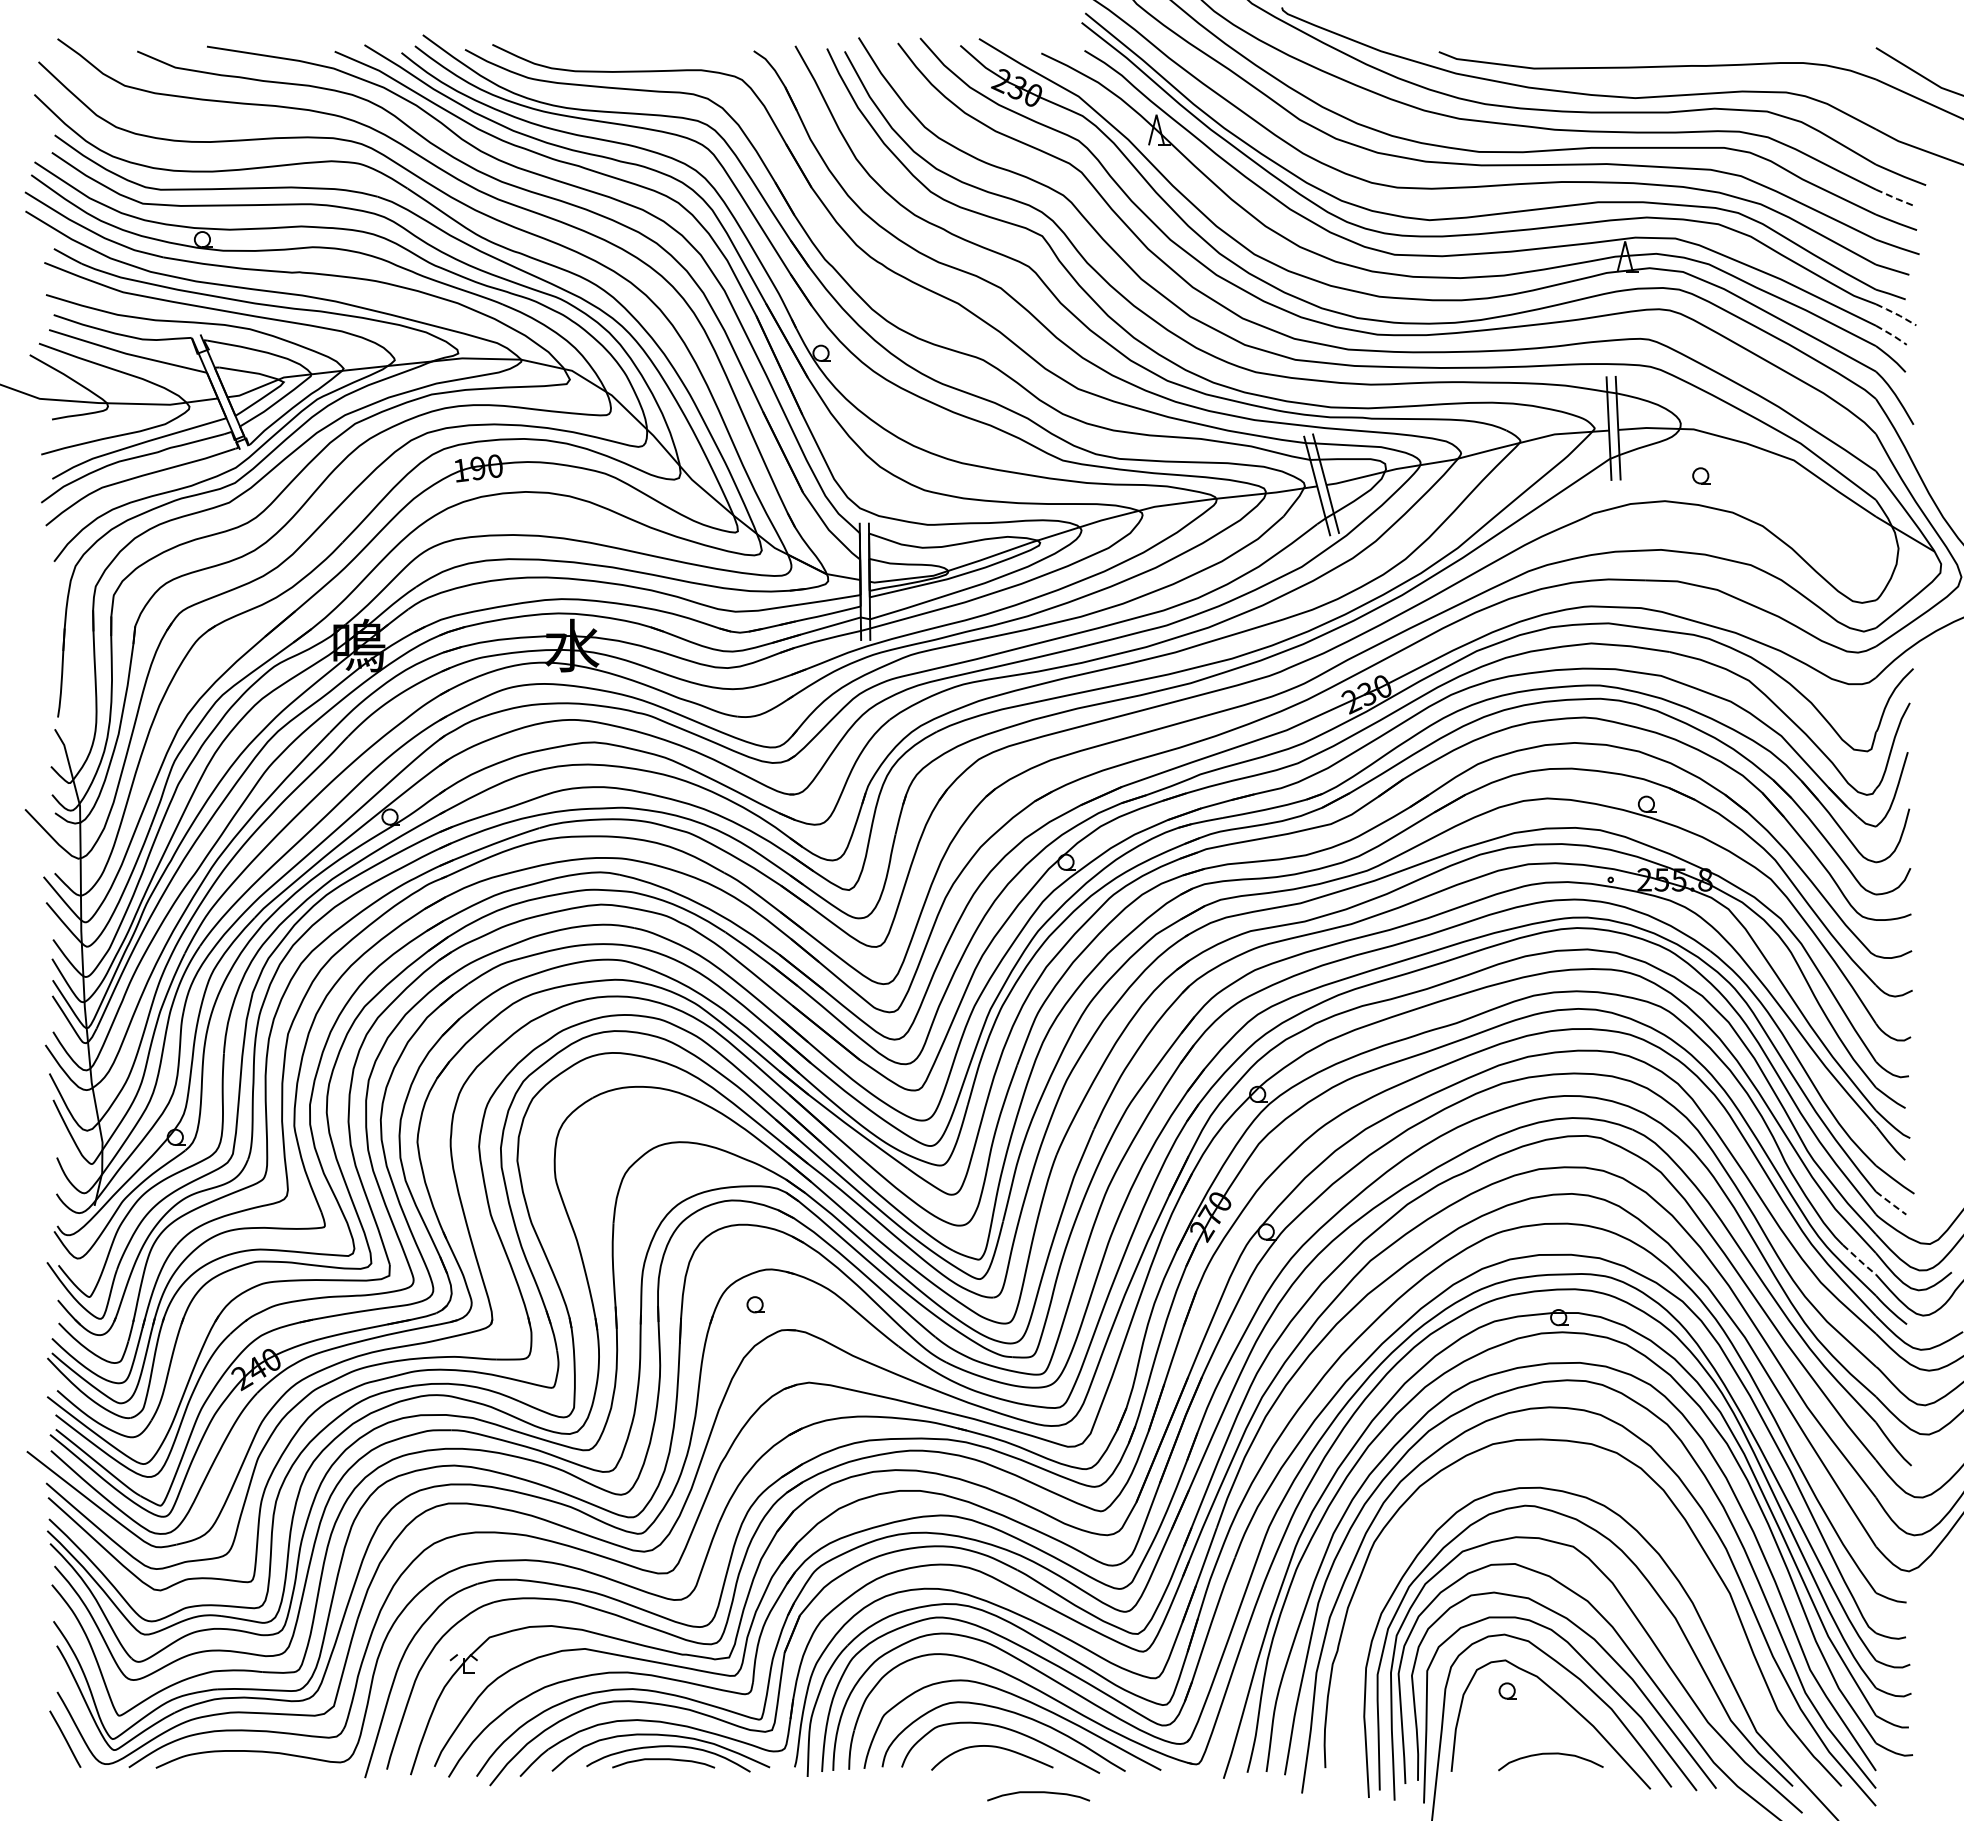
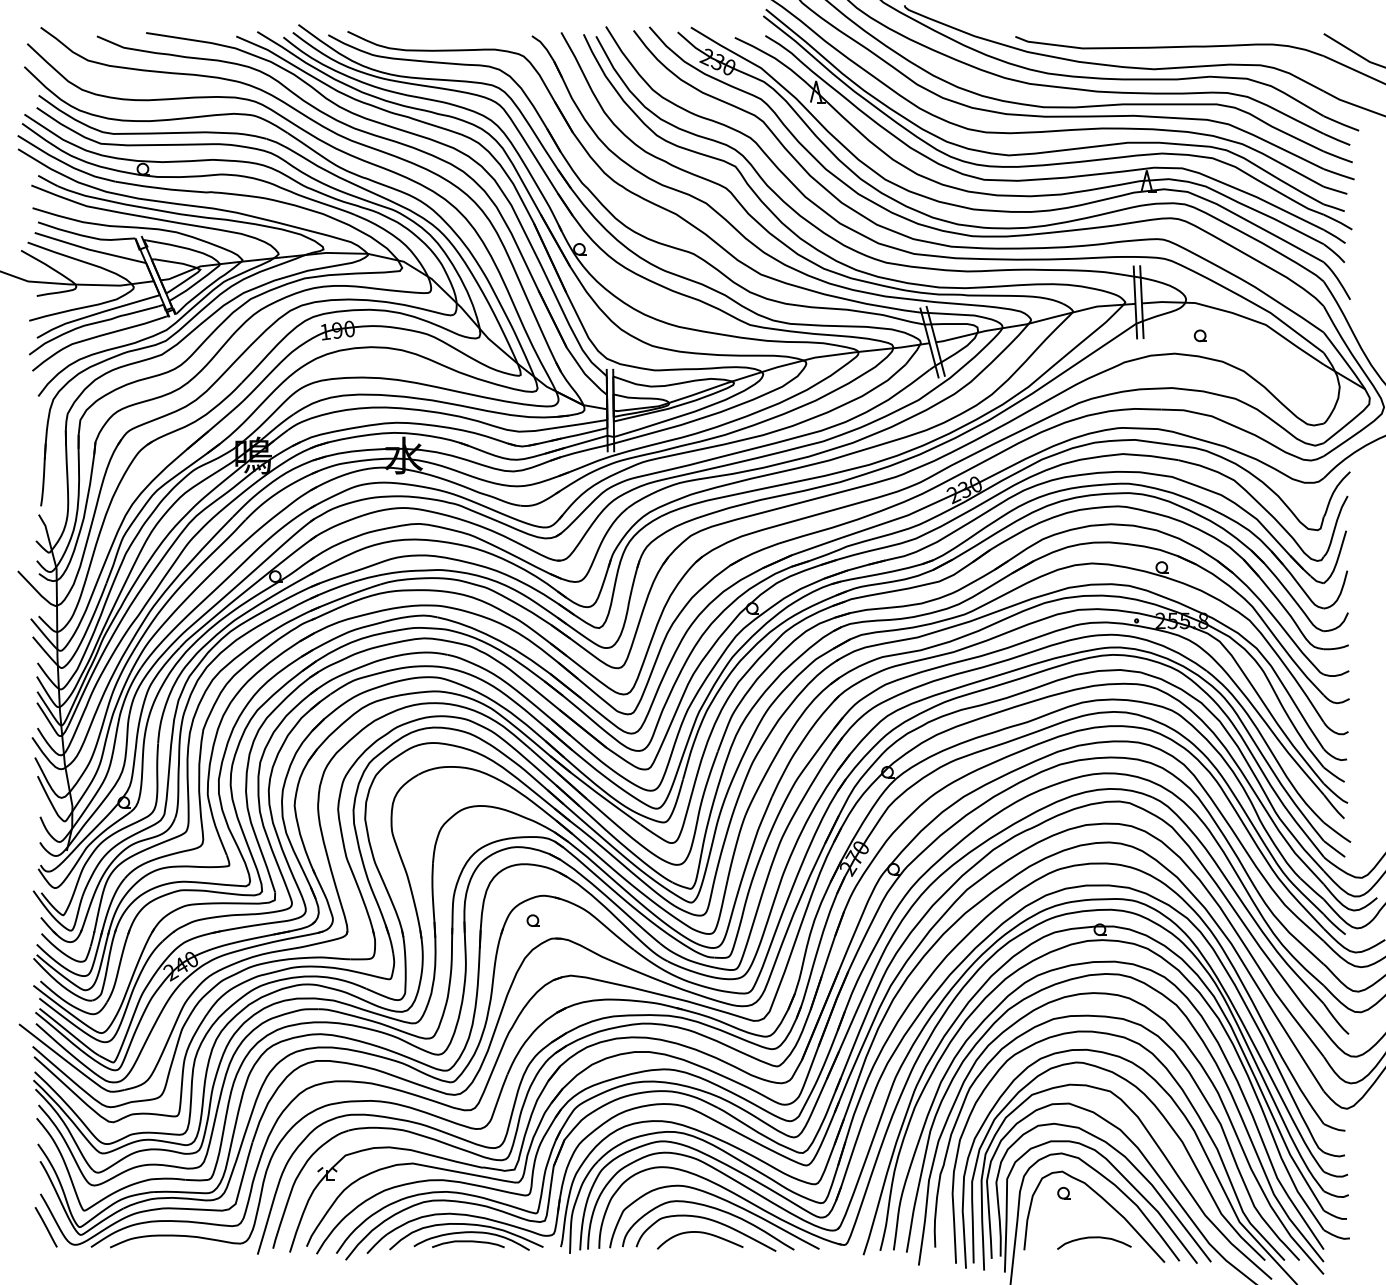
line: (1894, 197) -> (1336, 139), dashed -> solid
line: (1896, 314) -> (1338, 221), dashed -> solid
line: (1891, 334) -> (1334, 236), dashed -> solid
line: (1890, 1203) -> (1334, 849), dashed -> solid
line: (1859, 1260) -> (1312, 889), dashed -> solid
curve: (1683, 1559) -> (1187, 1100), added
curve: (1038, 1793) -> (732, 1265), removed

